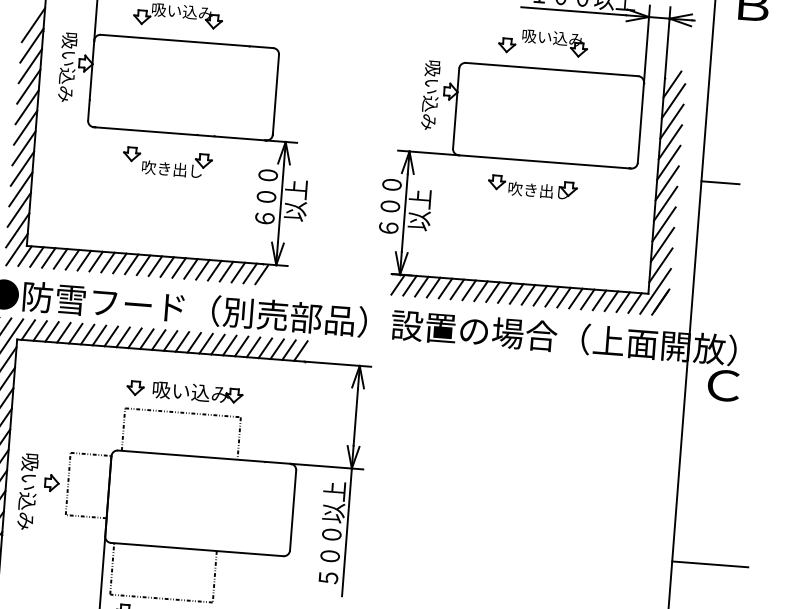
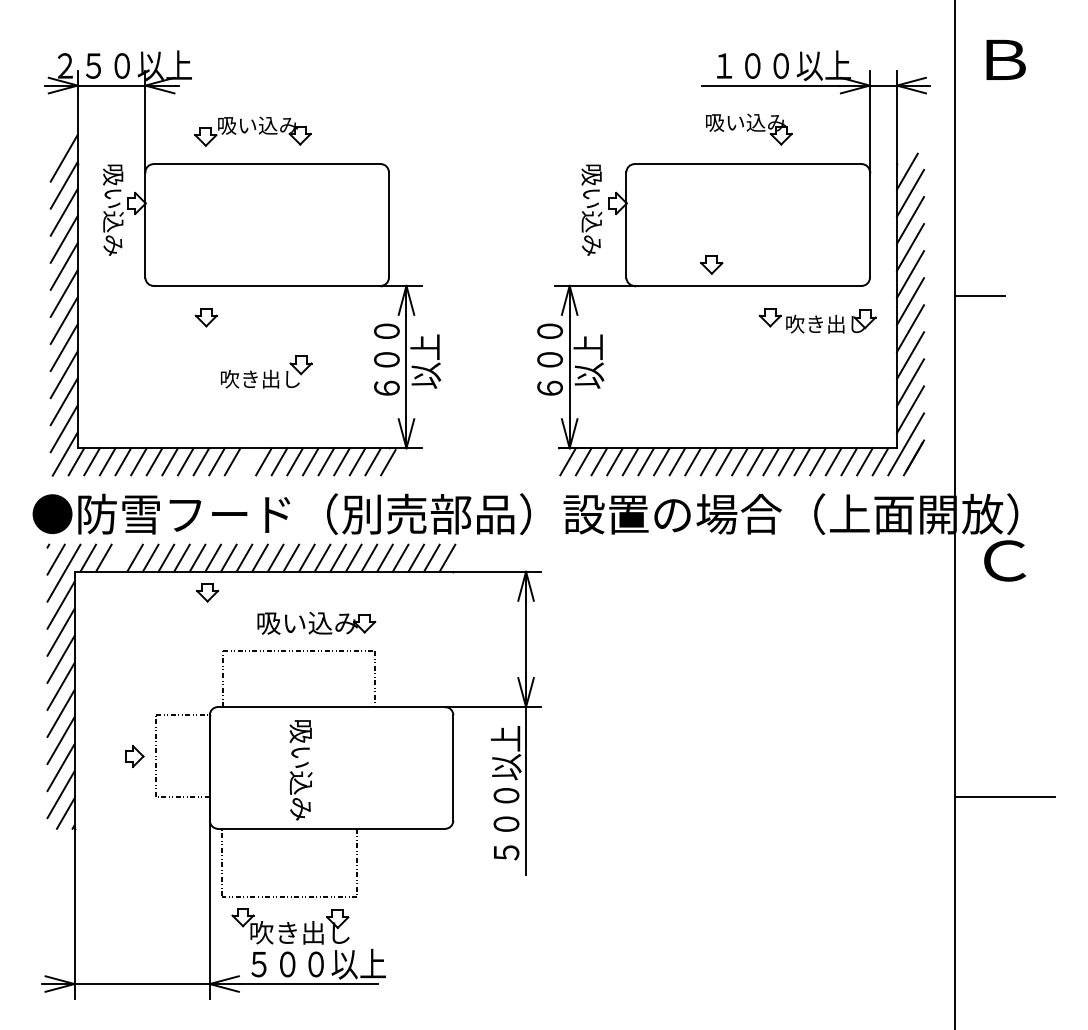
part: (506, 44) -> (711, 264), moved
part: (177, 163) -> (266, 371), moved
part: (532, 187) -> (817, 320), moved
line: (155, 266) -> (248, 461), removed
line: (52, 331) -> (119, 557), removed
part: (135, 388) -> (207, 592), moved
text: (27, 491) -> (300, 770), moved

